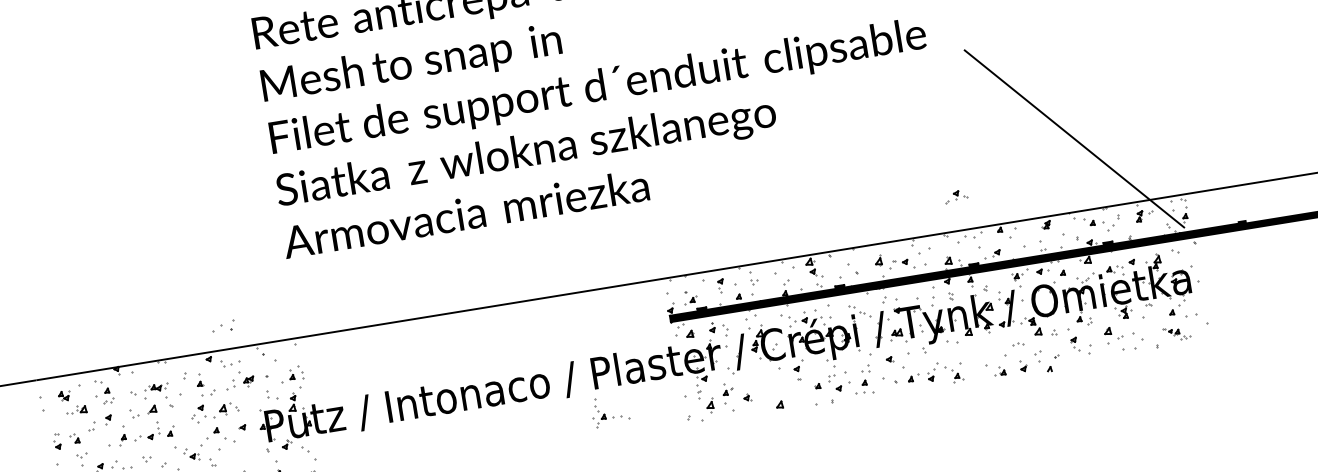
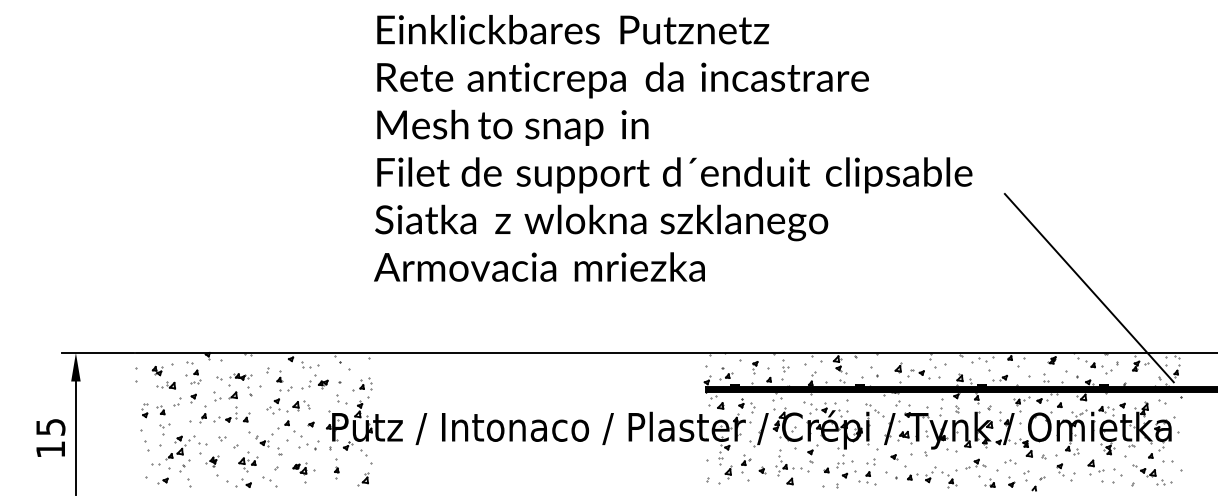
part: (955, 195) -> (975, 463), moved
part: (223, 326) -> (308, 445), moved
part: (1177, 332) -> (1152, 474), size x1.67
part: (610, 410) -> (792, 462), moved

